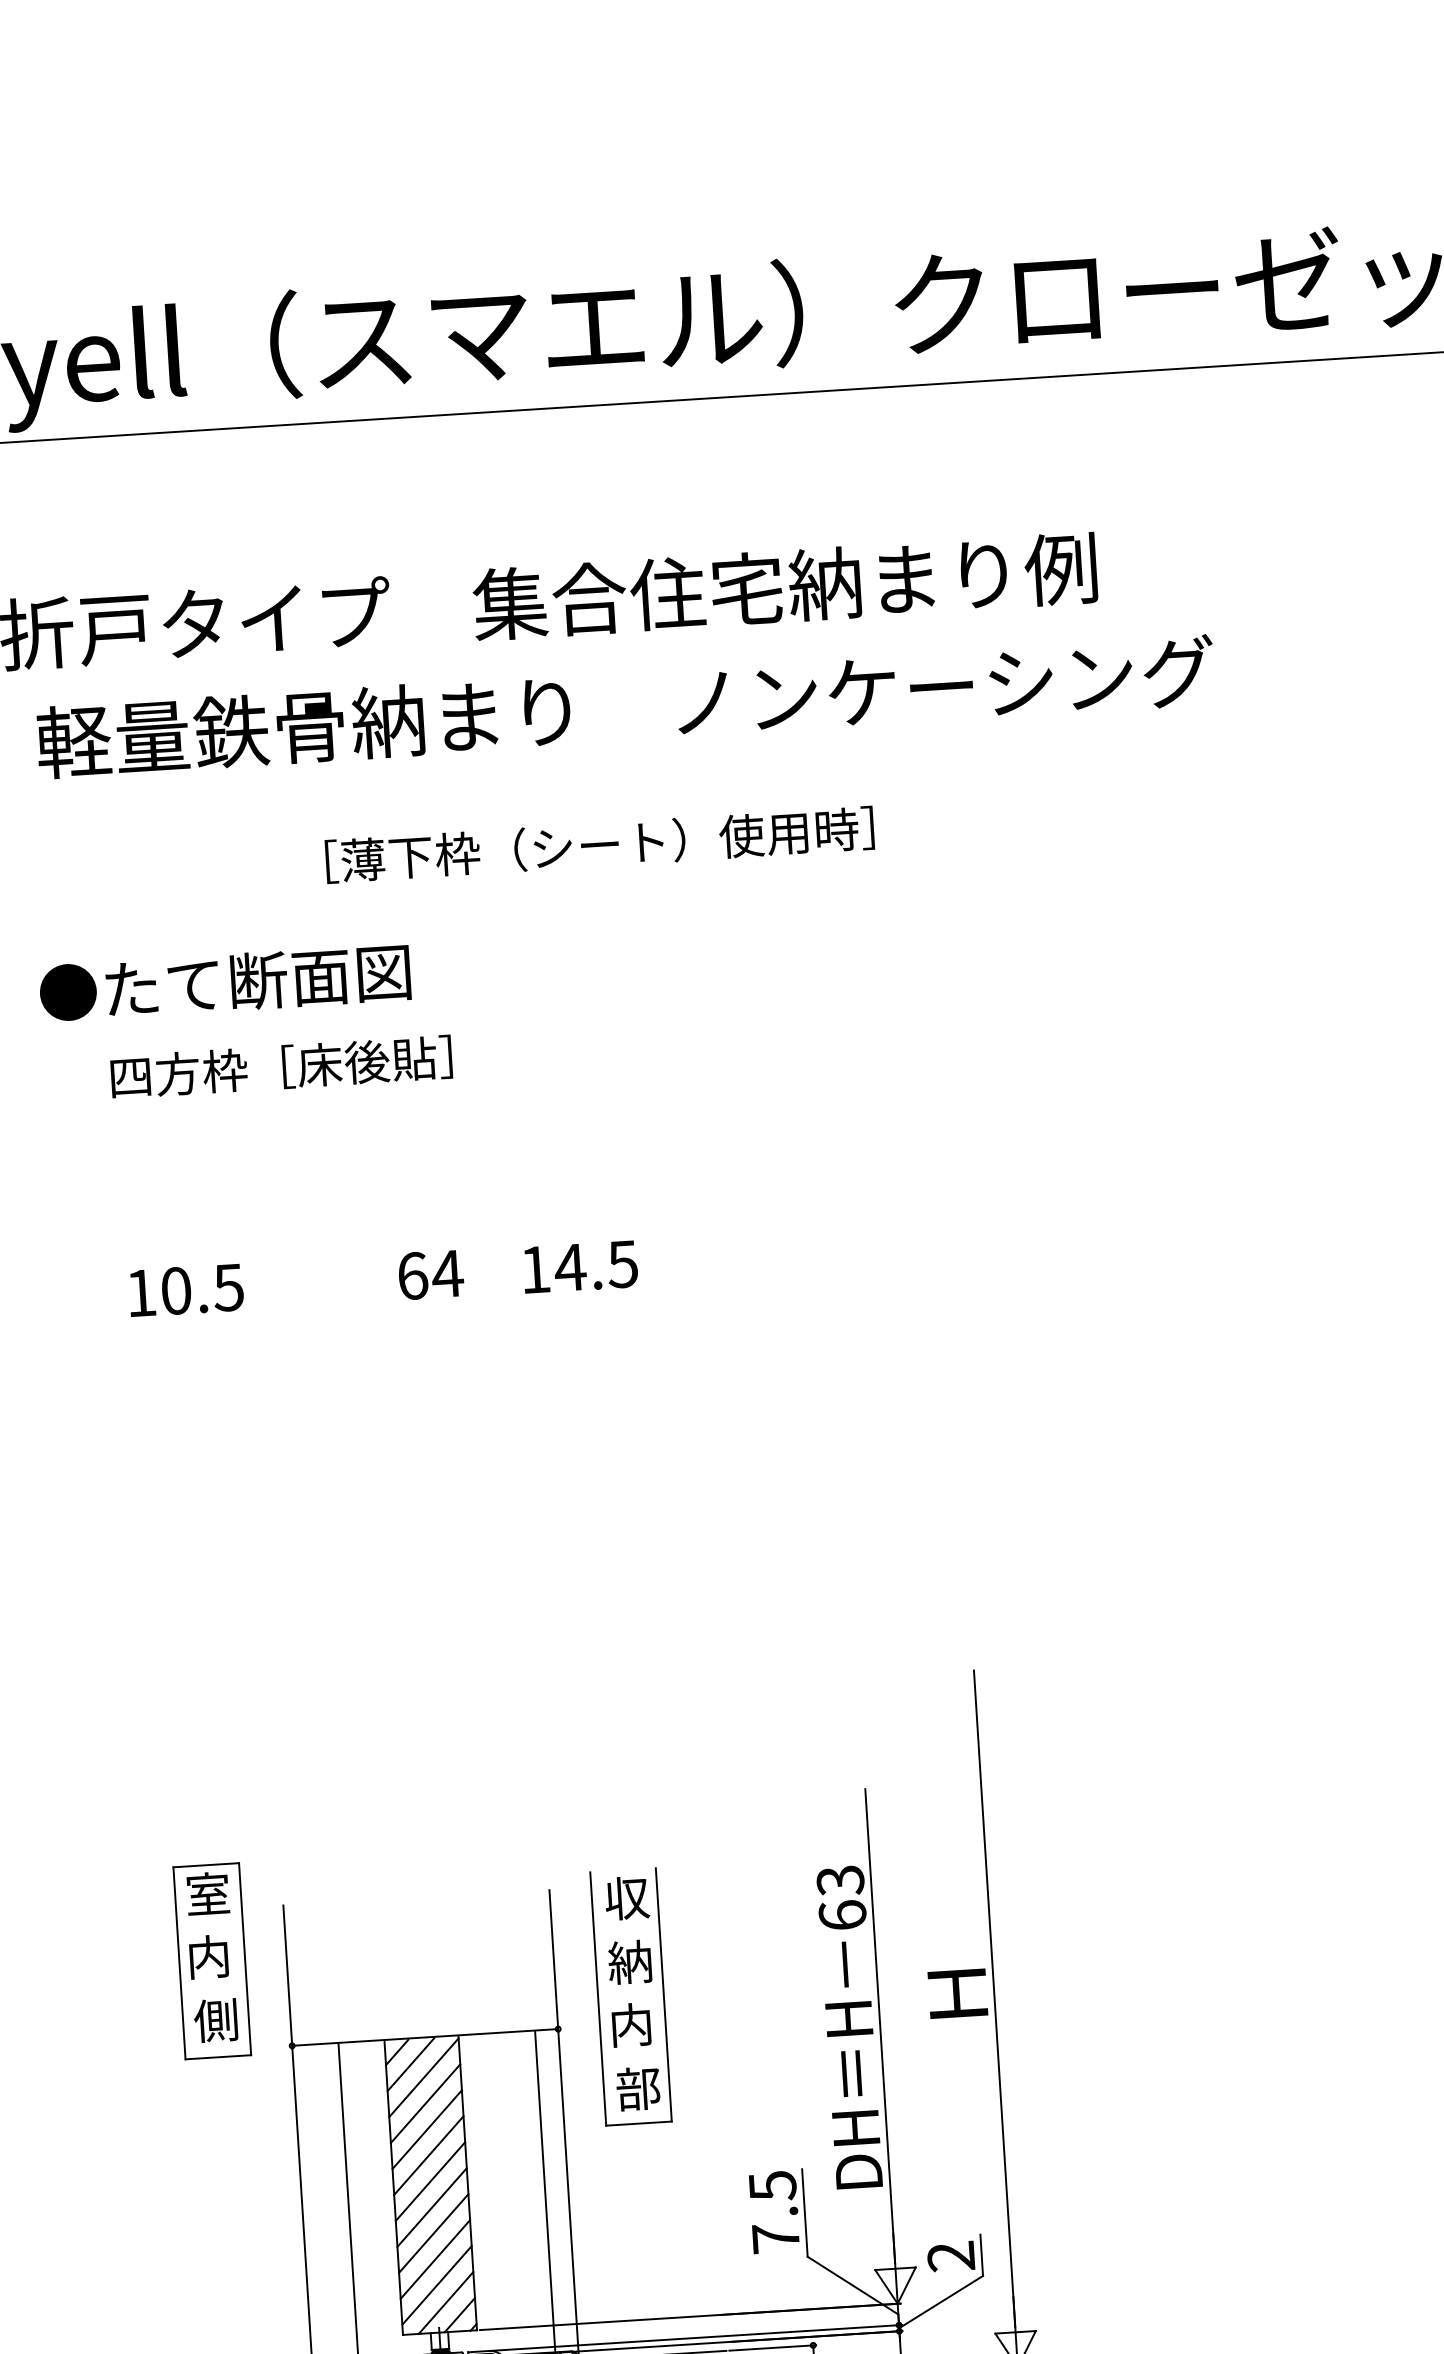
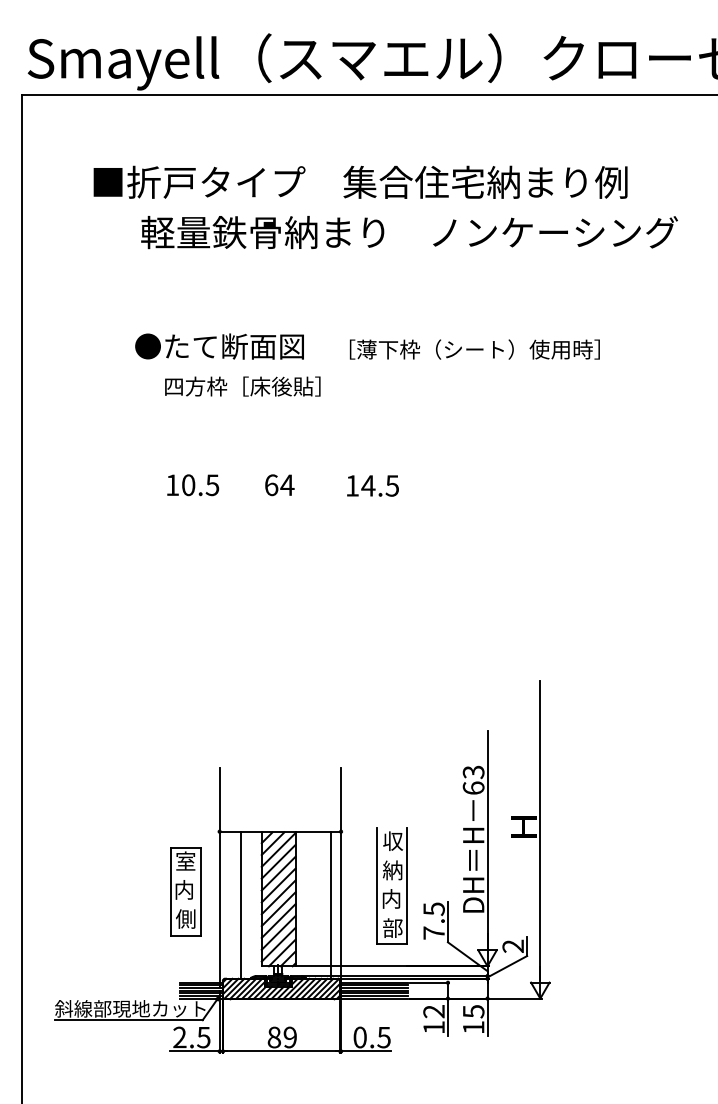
text: (599, 844) -> (474, 349), moved
text: (430, 1275) -> (279, 485), moved
part: (211, 1960) -> (185, 891), moved
part: (629, 1995) -> (391, 885), moved

